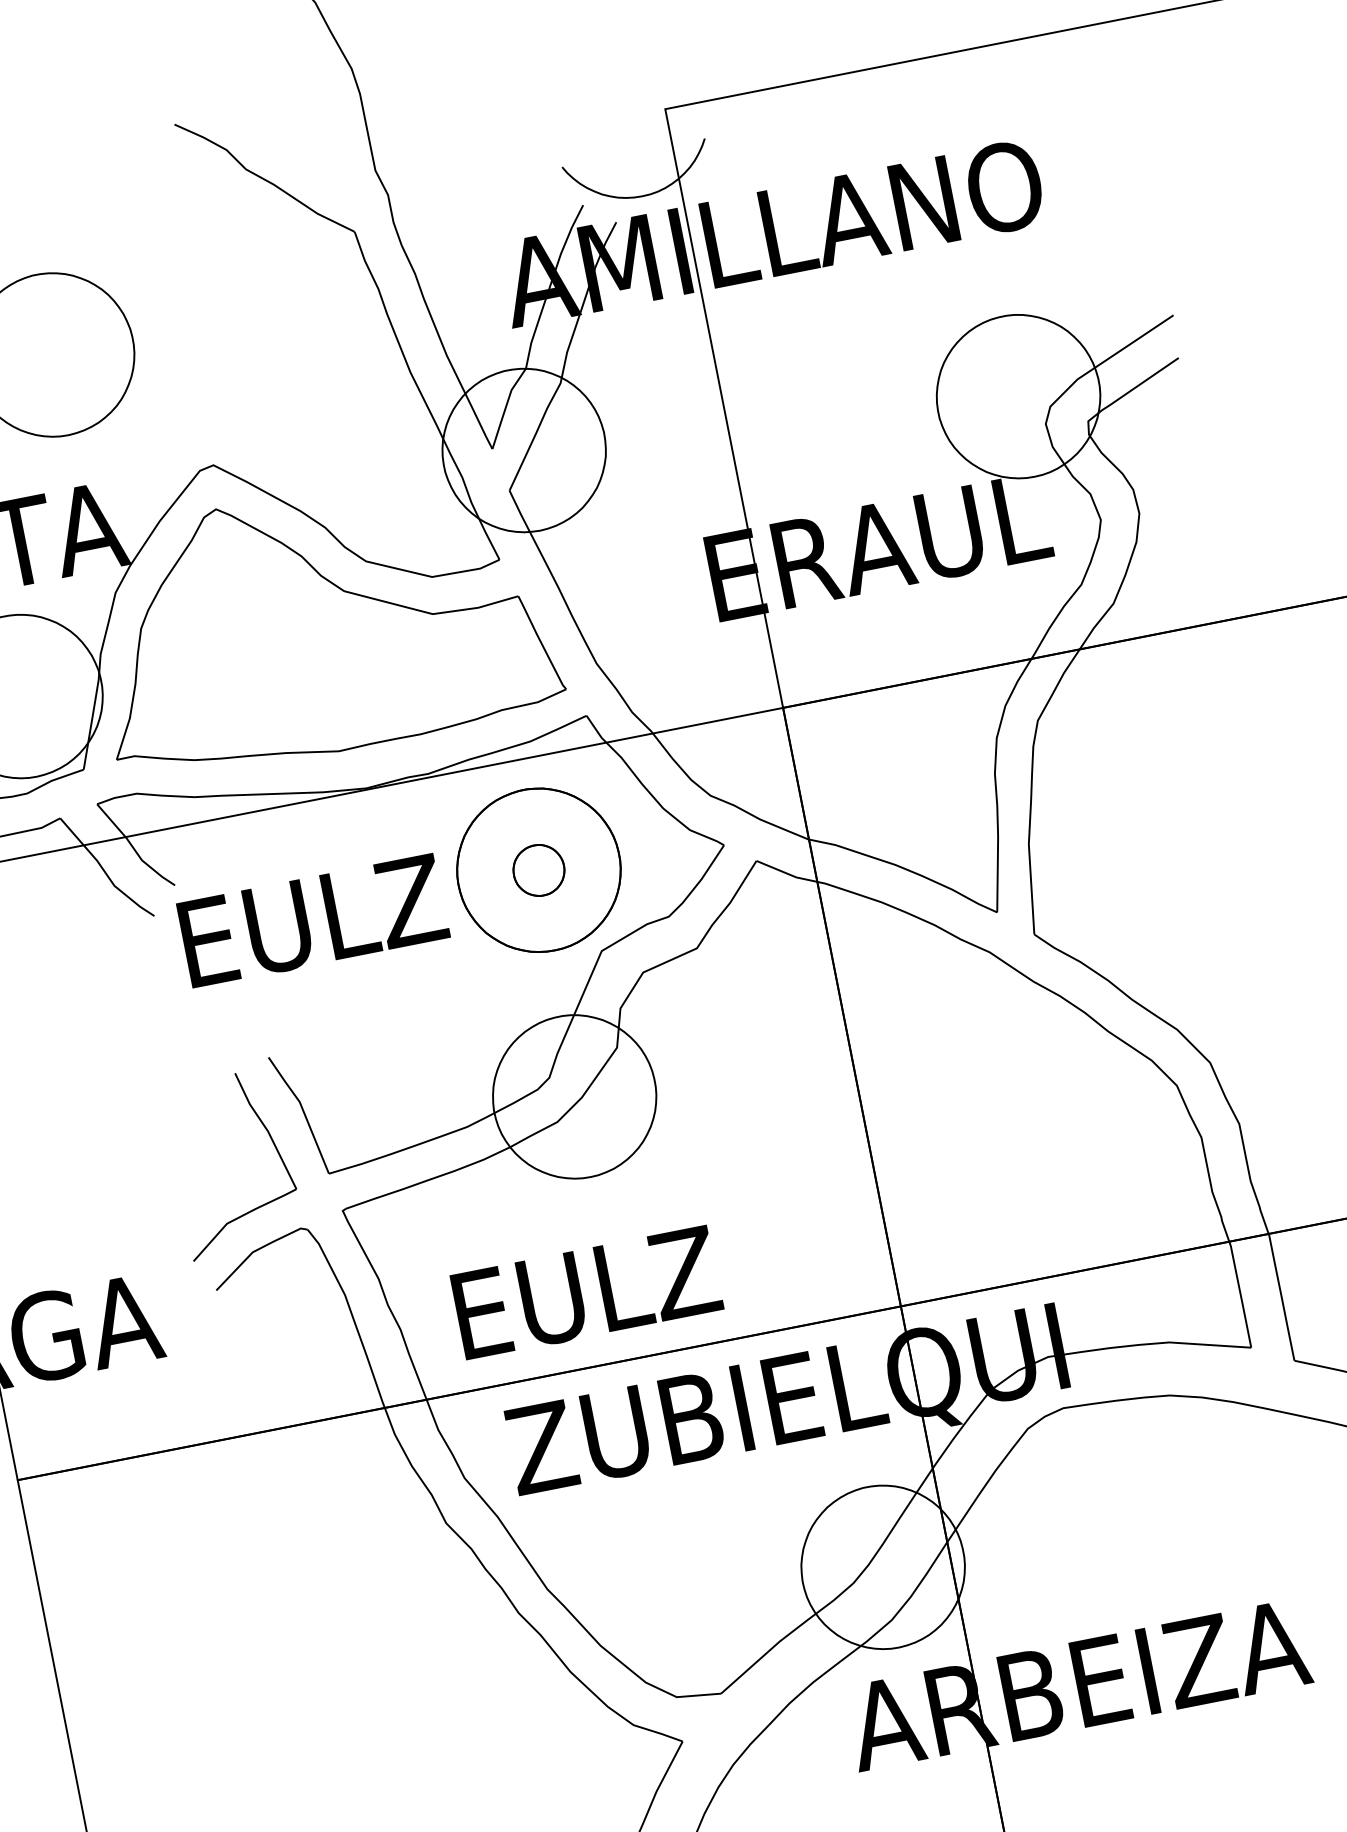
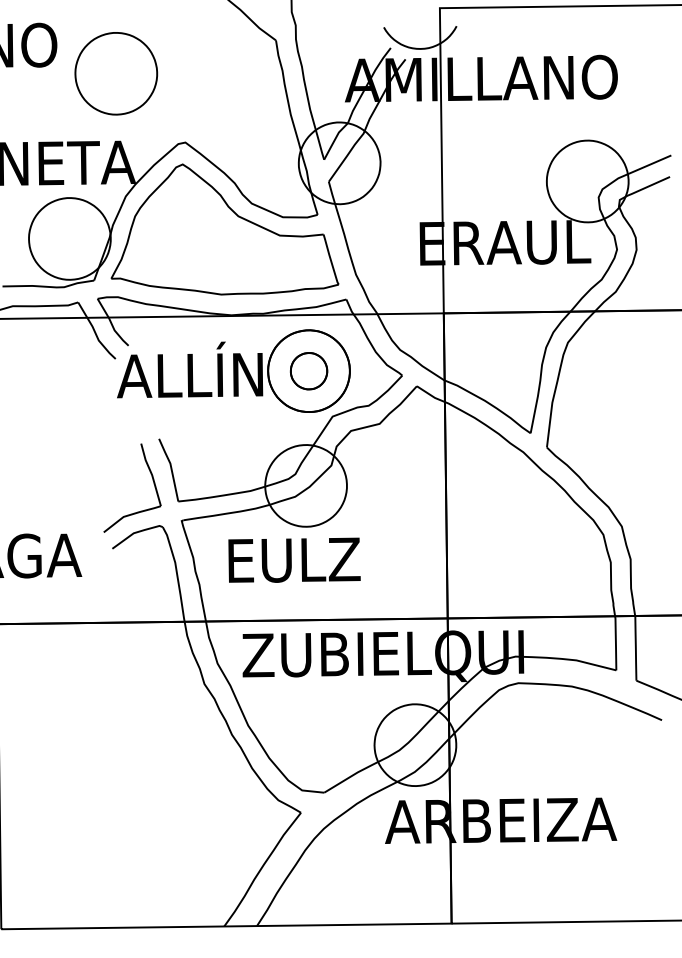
part: (538, 871) -> (308, 371), size x1.43
text: (305, 909) -> (190, 369), EULZ -> ALLÍN
text: (586, 1291) -> (294, 559), moved

